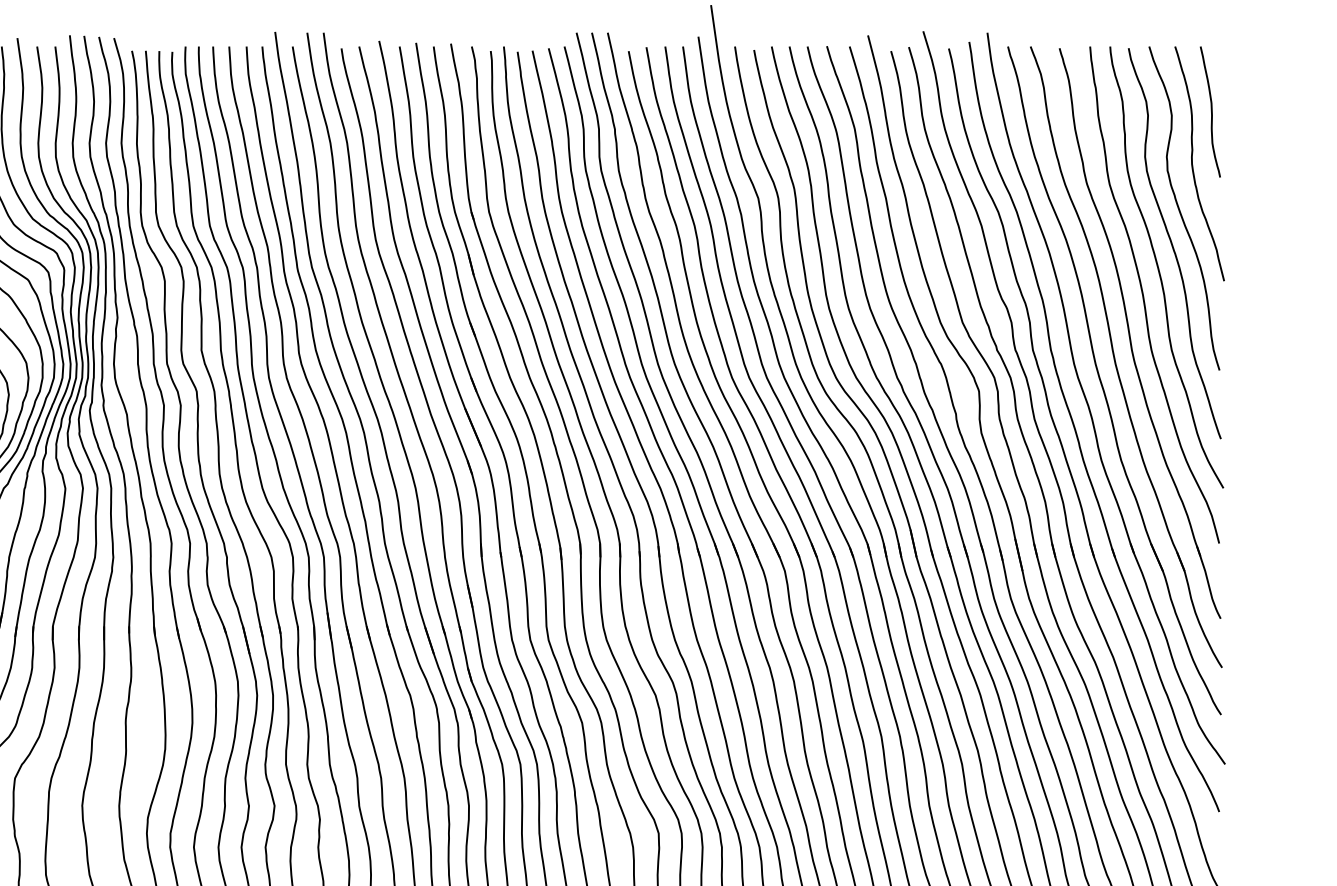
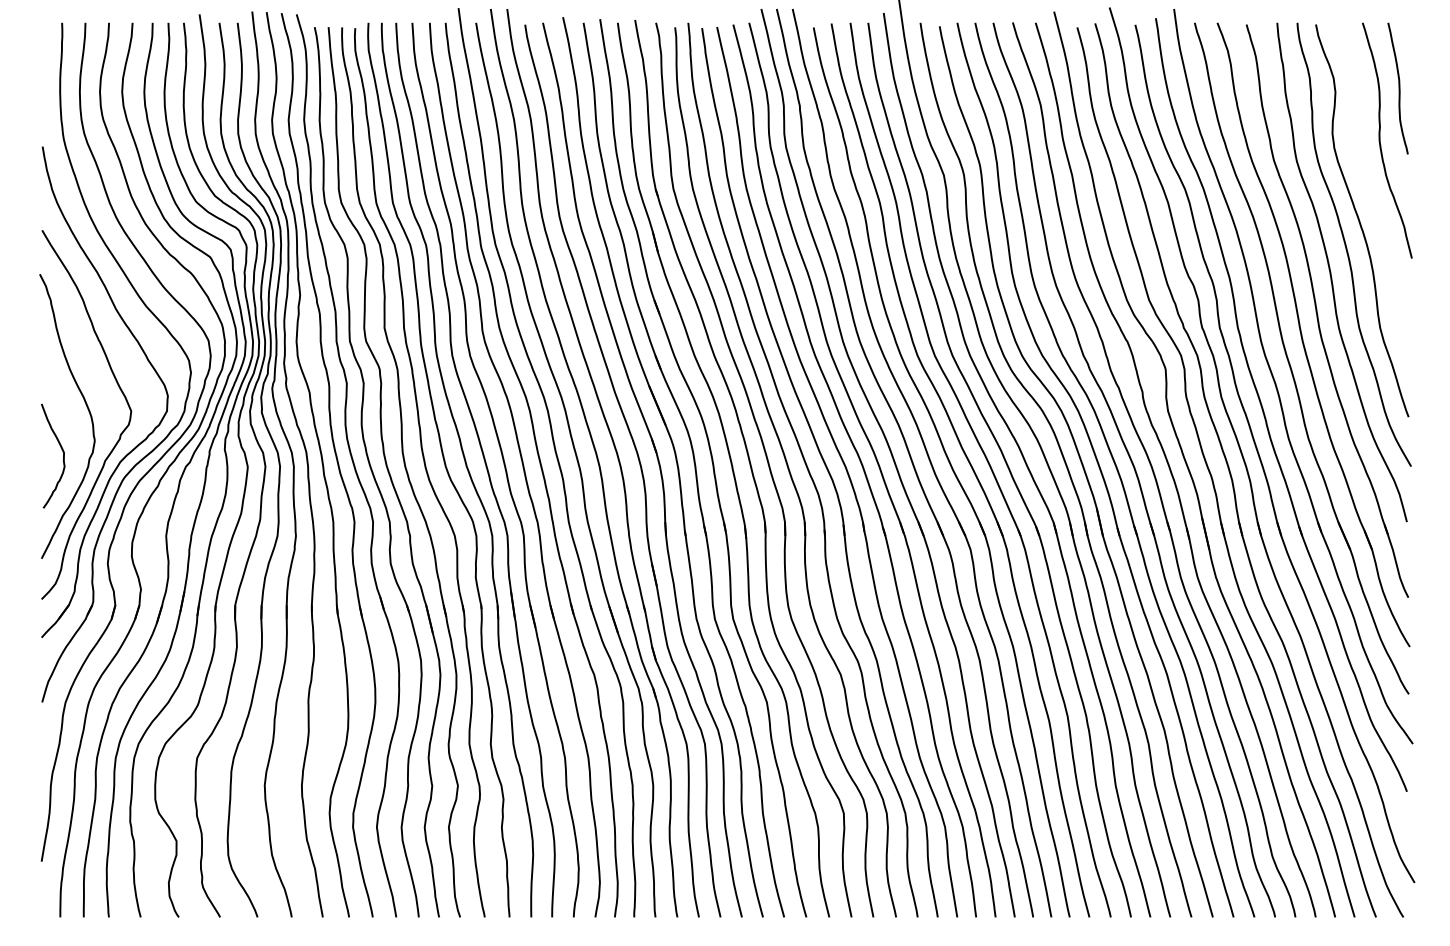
curve: (1179, 208) -> (1367, 185), removed

